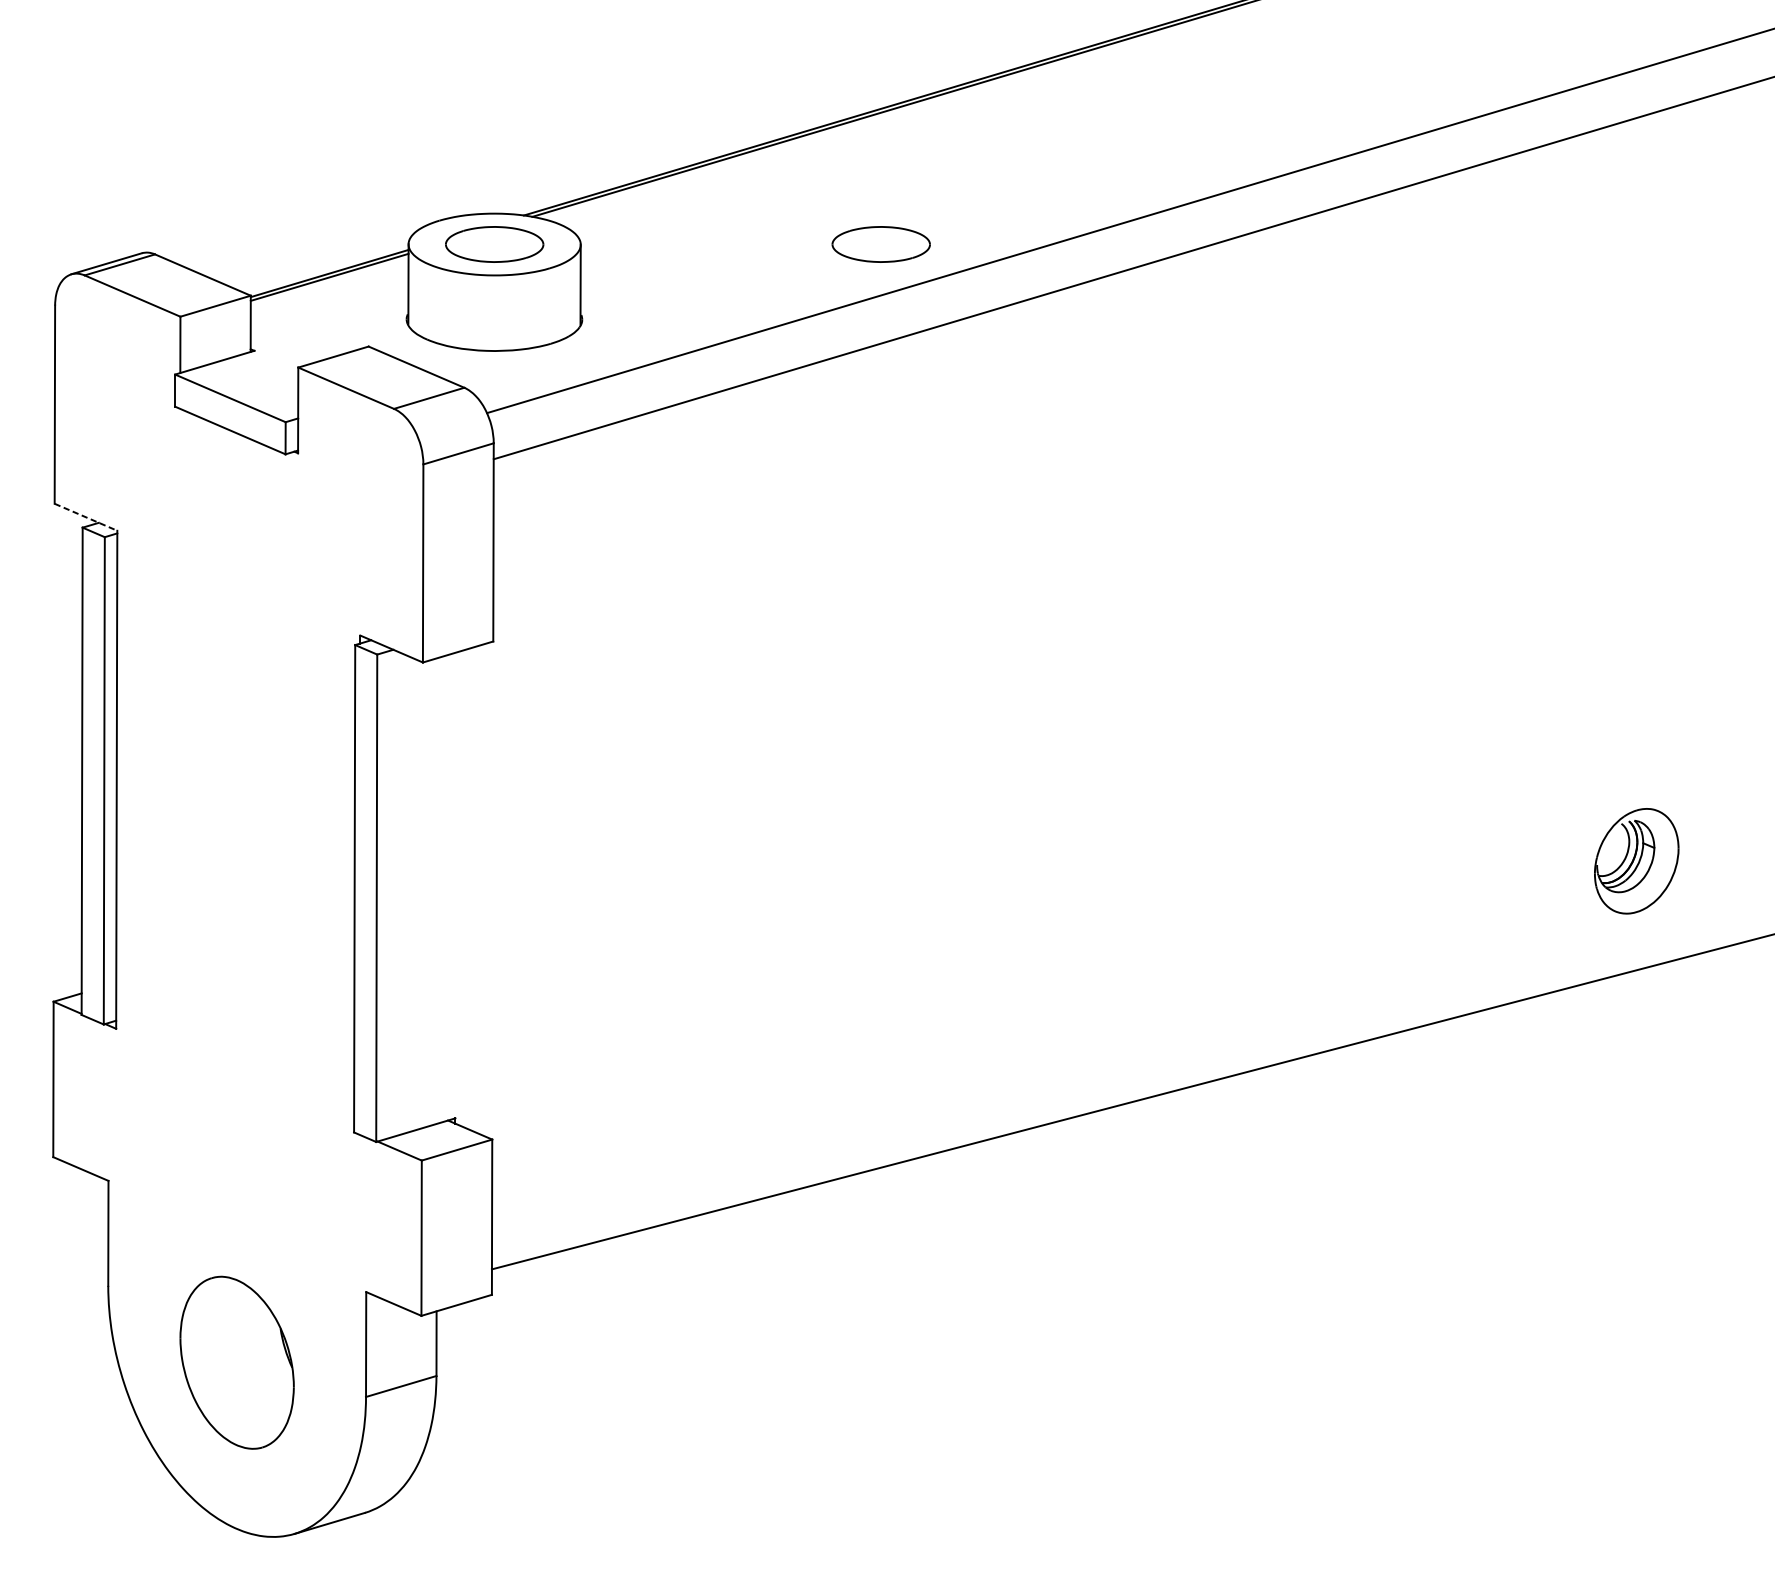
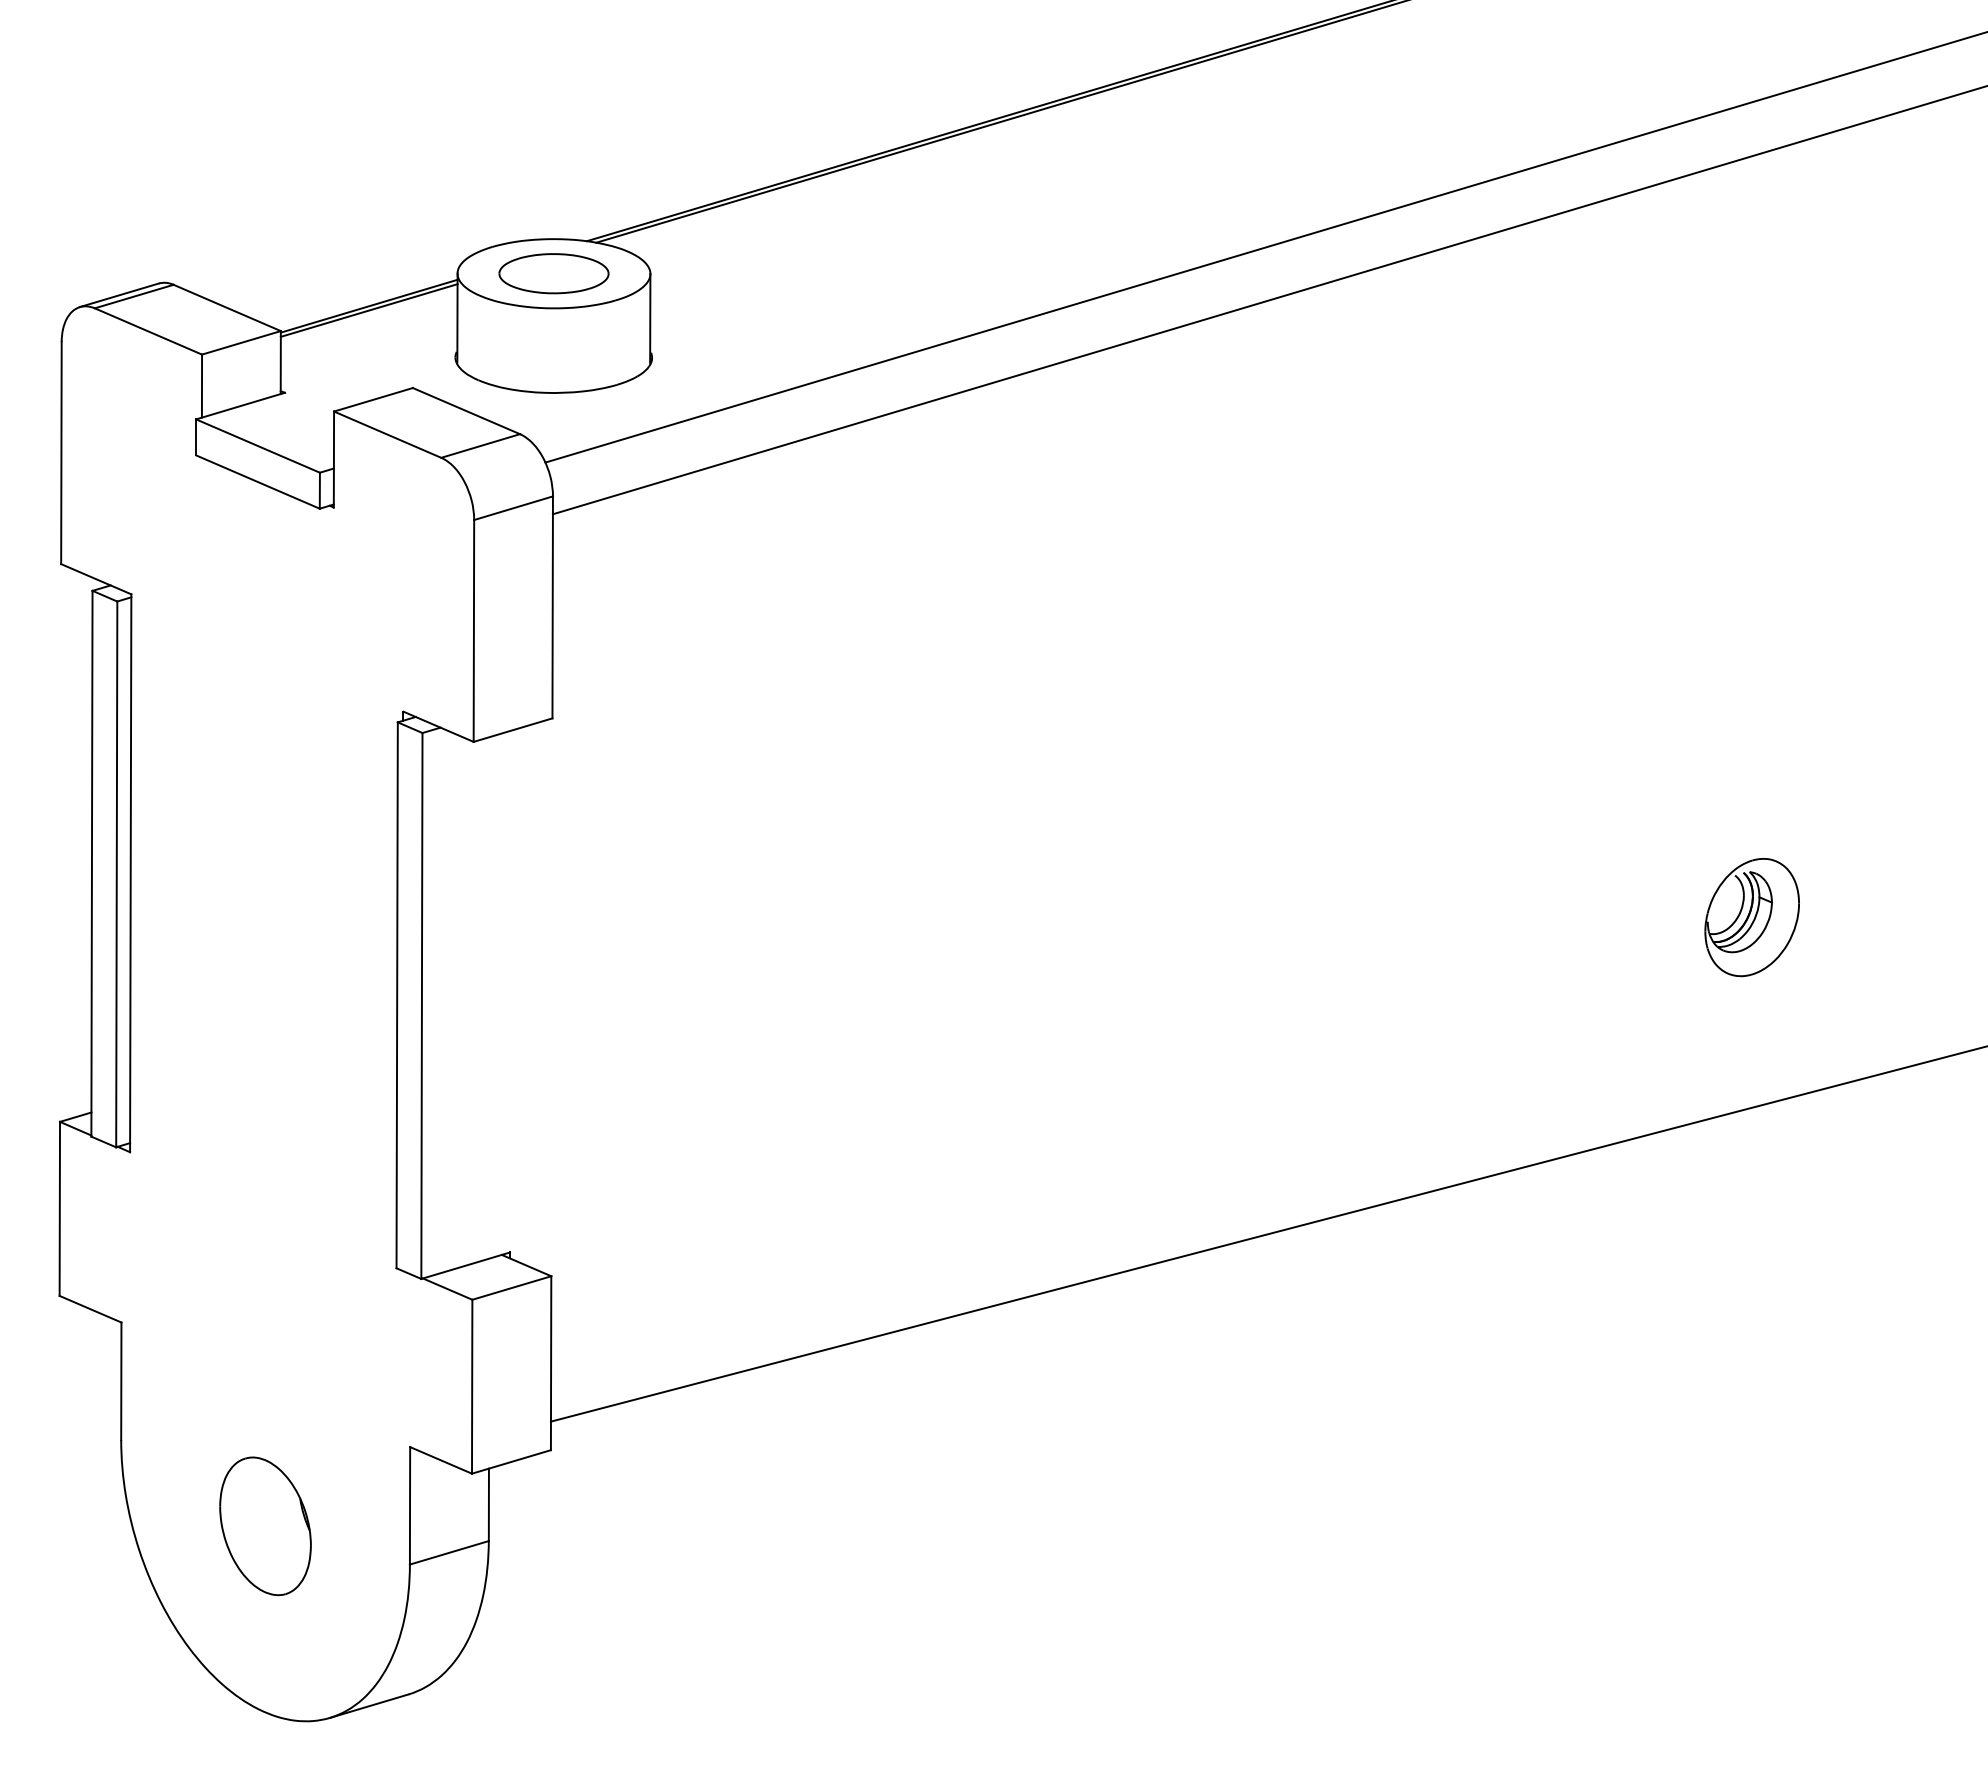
part: (880, 244) -> (986, 273), removed
line: (86, 517) -> (96, 579), dashed -> solid
part: (1636, 861) -> (1751, 917), moved
part: (237, 1362) -> (265, 1526), size x0.71

